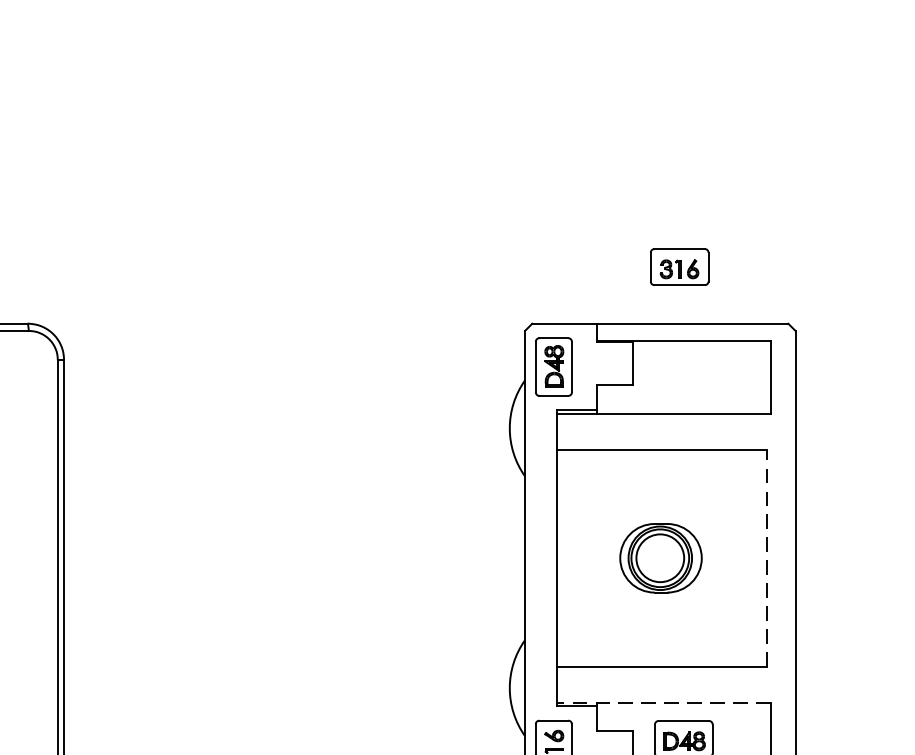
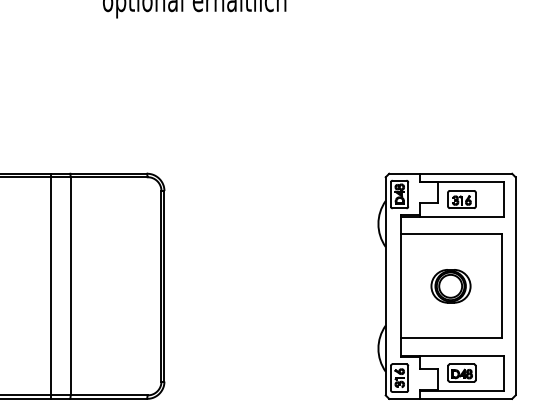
part: (678, 266) -> (461, 199), moved
line: (766, 558) -> (501, 286), dashed -> solid
line: (662, 702) -> (451, 355), dashed -> solid

